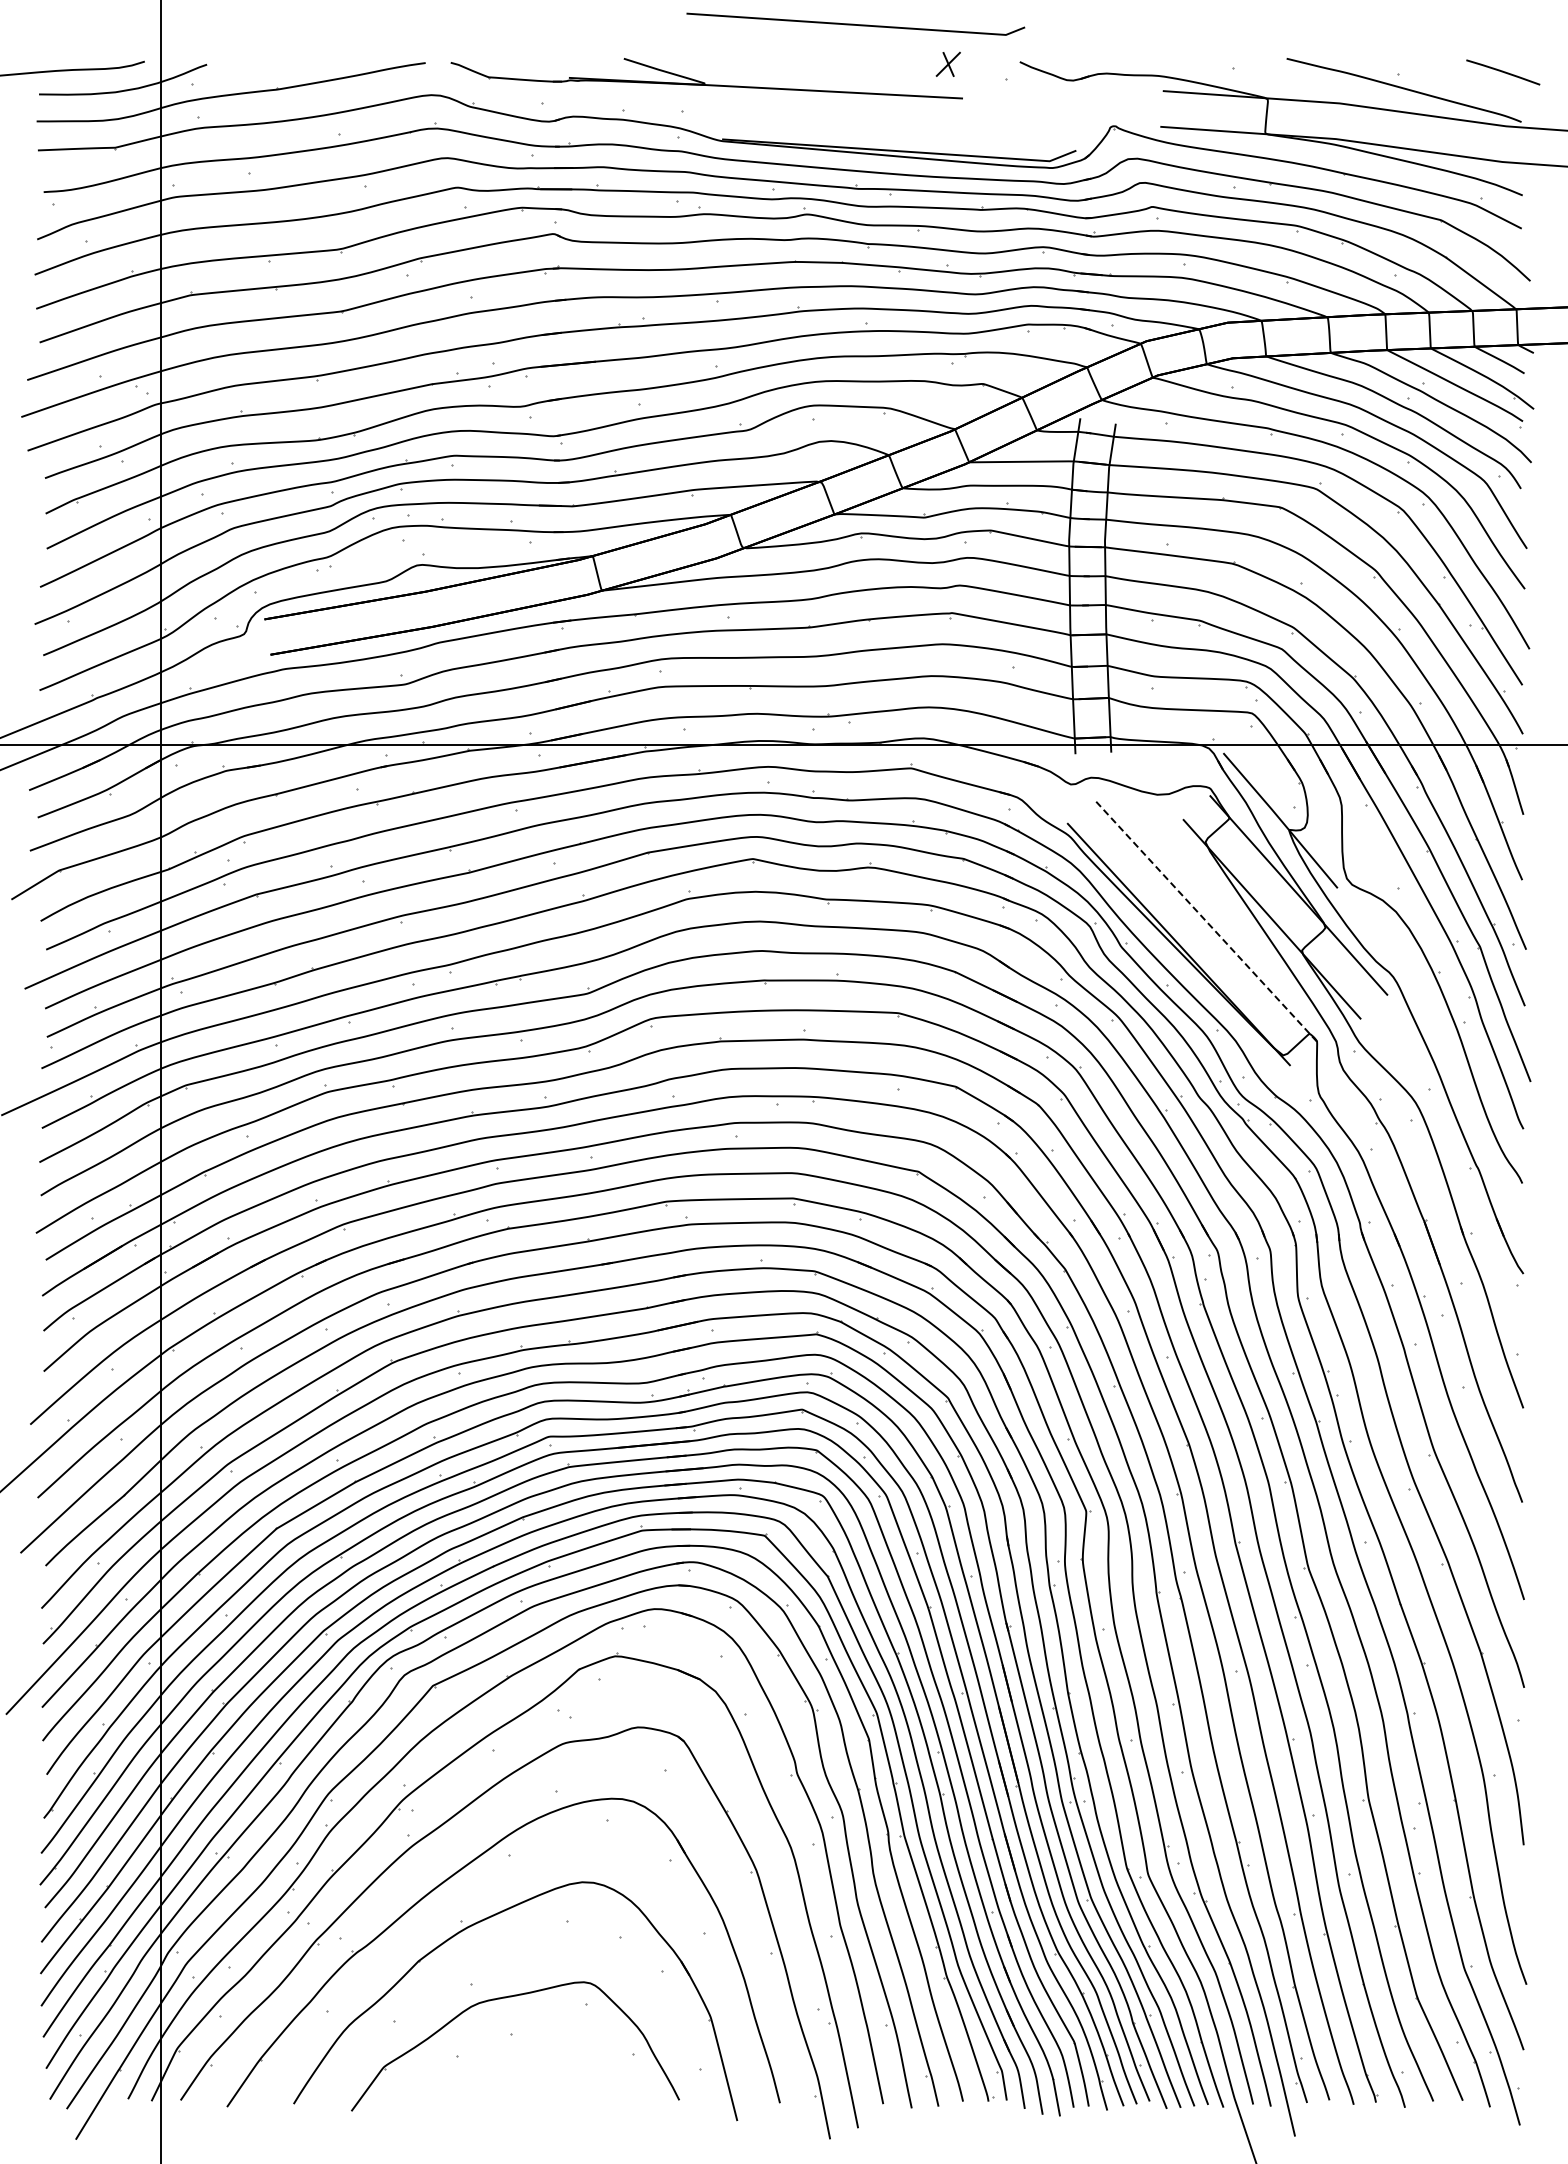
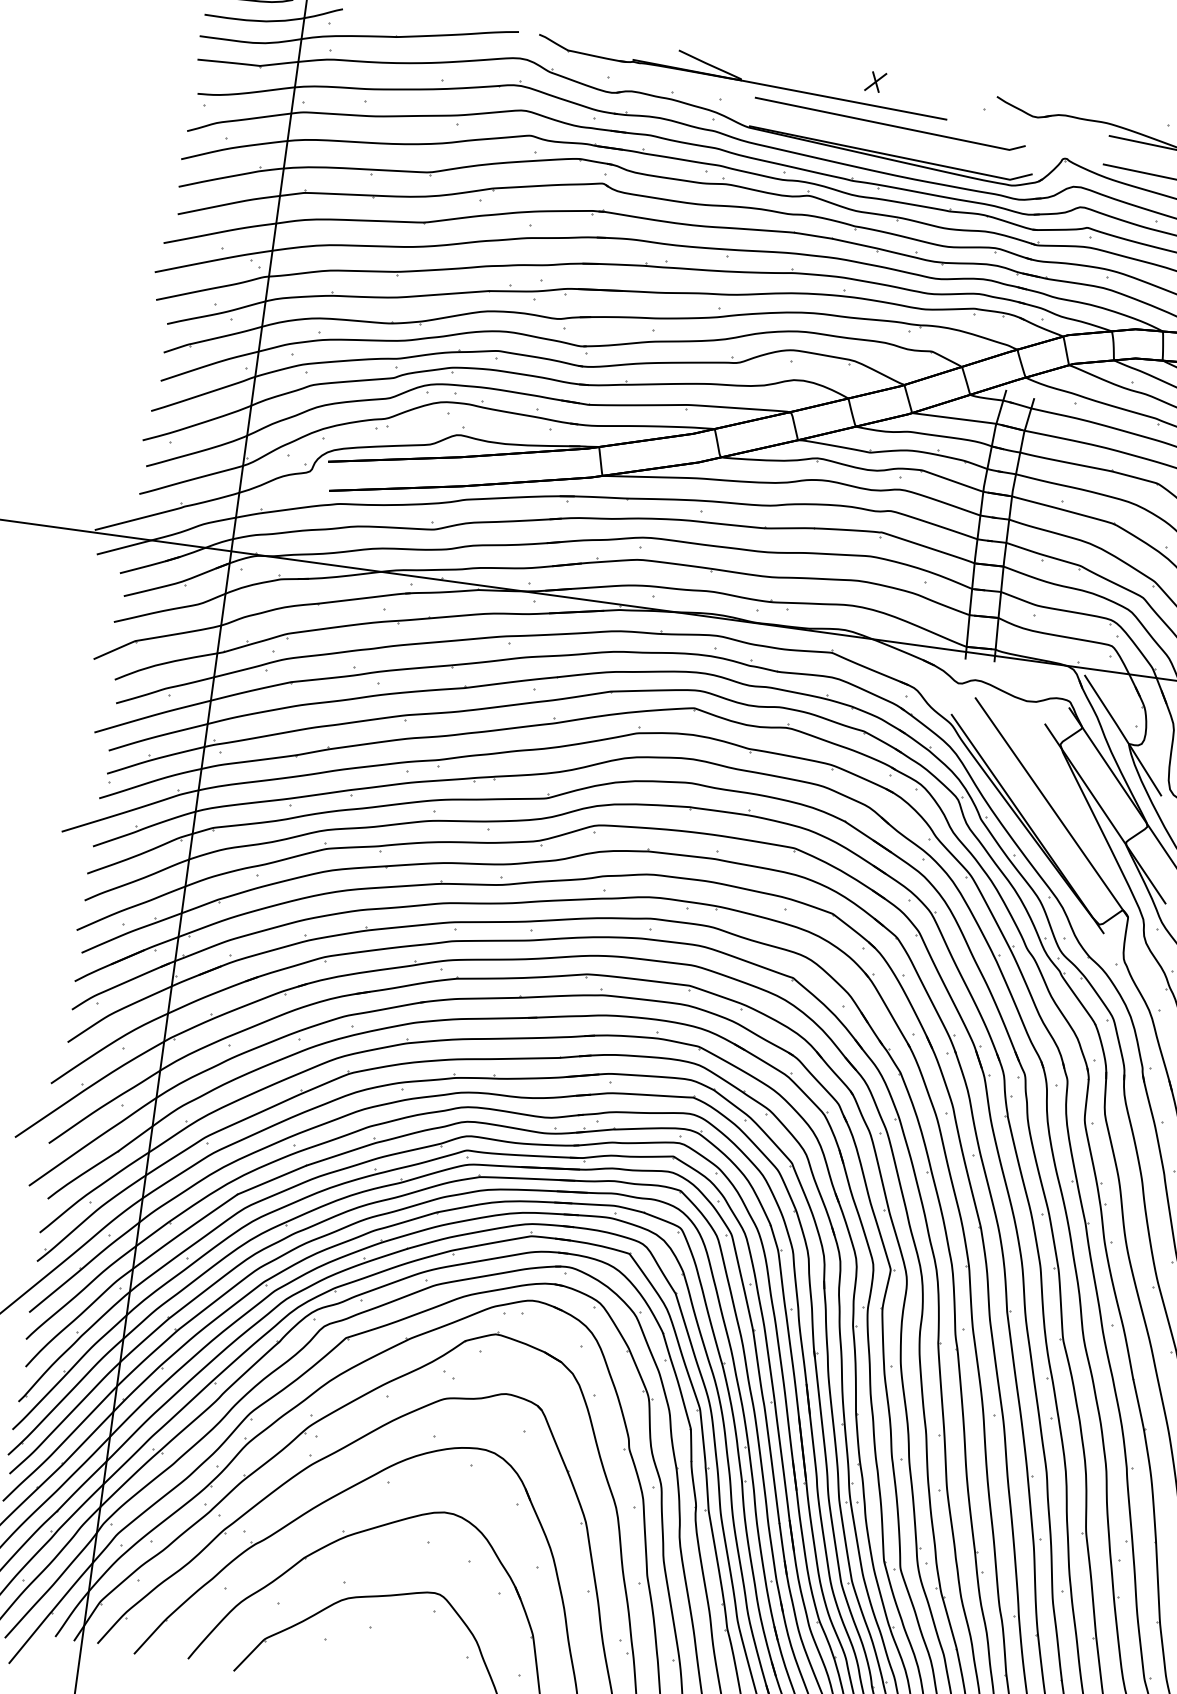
line: (854, 23) -> (888, 124), moved
part: (947, 63) -> (875, 81), moved
line: (1205, 920) -> (1051, 807), dashed -> solid

